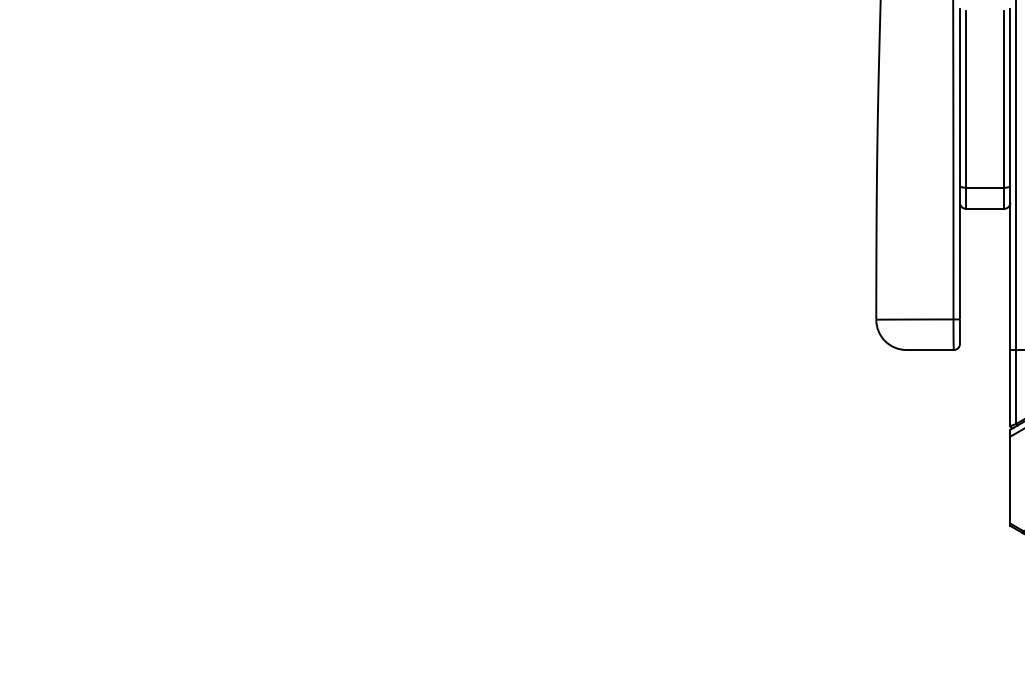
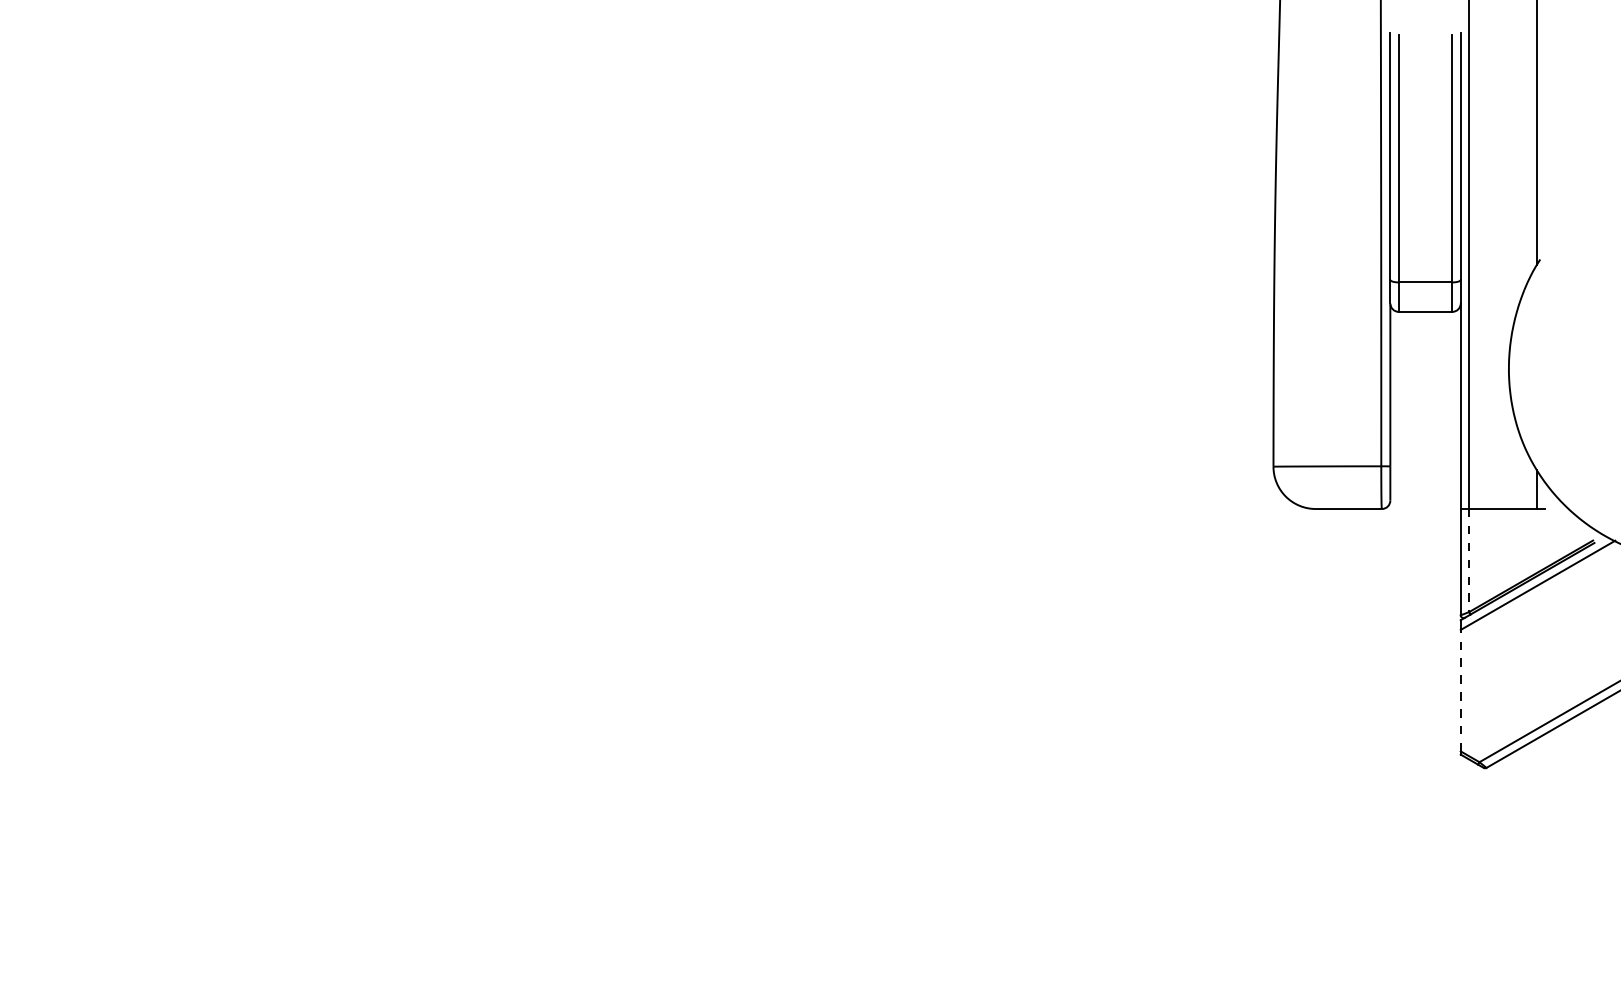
line: (1016, 386) -> (1469, 560), solid -> dashed
line: (1010, 480) -> (1460, 690), solid -> dashed

